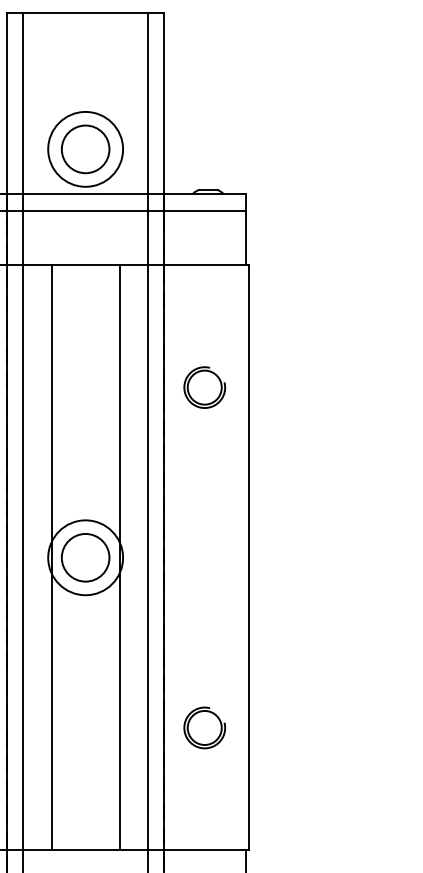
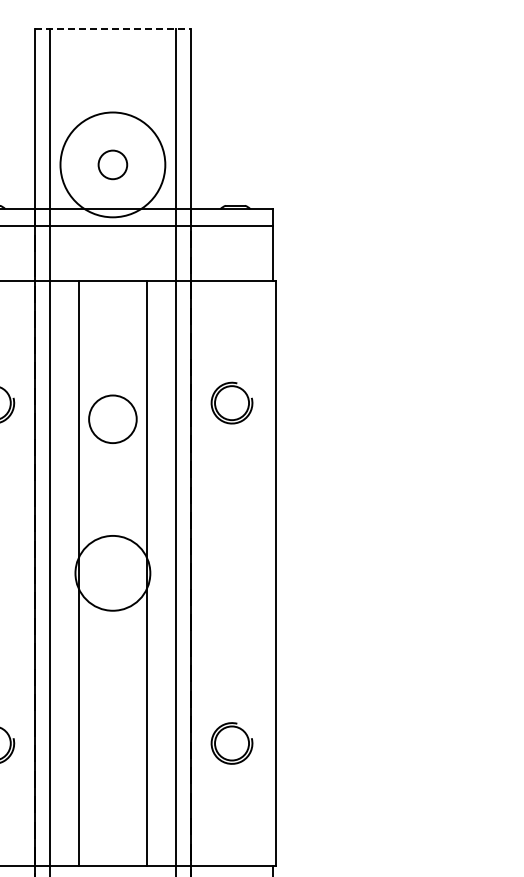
line: (86, 12) -> (113, 28), solid -> dashed
circle: (85, 148) -> (112, 164), size x0.6
circle: (85, 148) -> (112, 164), size x1.4
circle: (85, 556) -> (112, 418), moved

